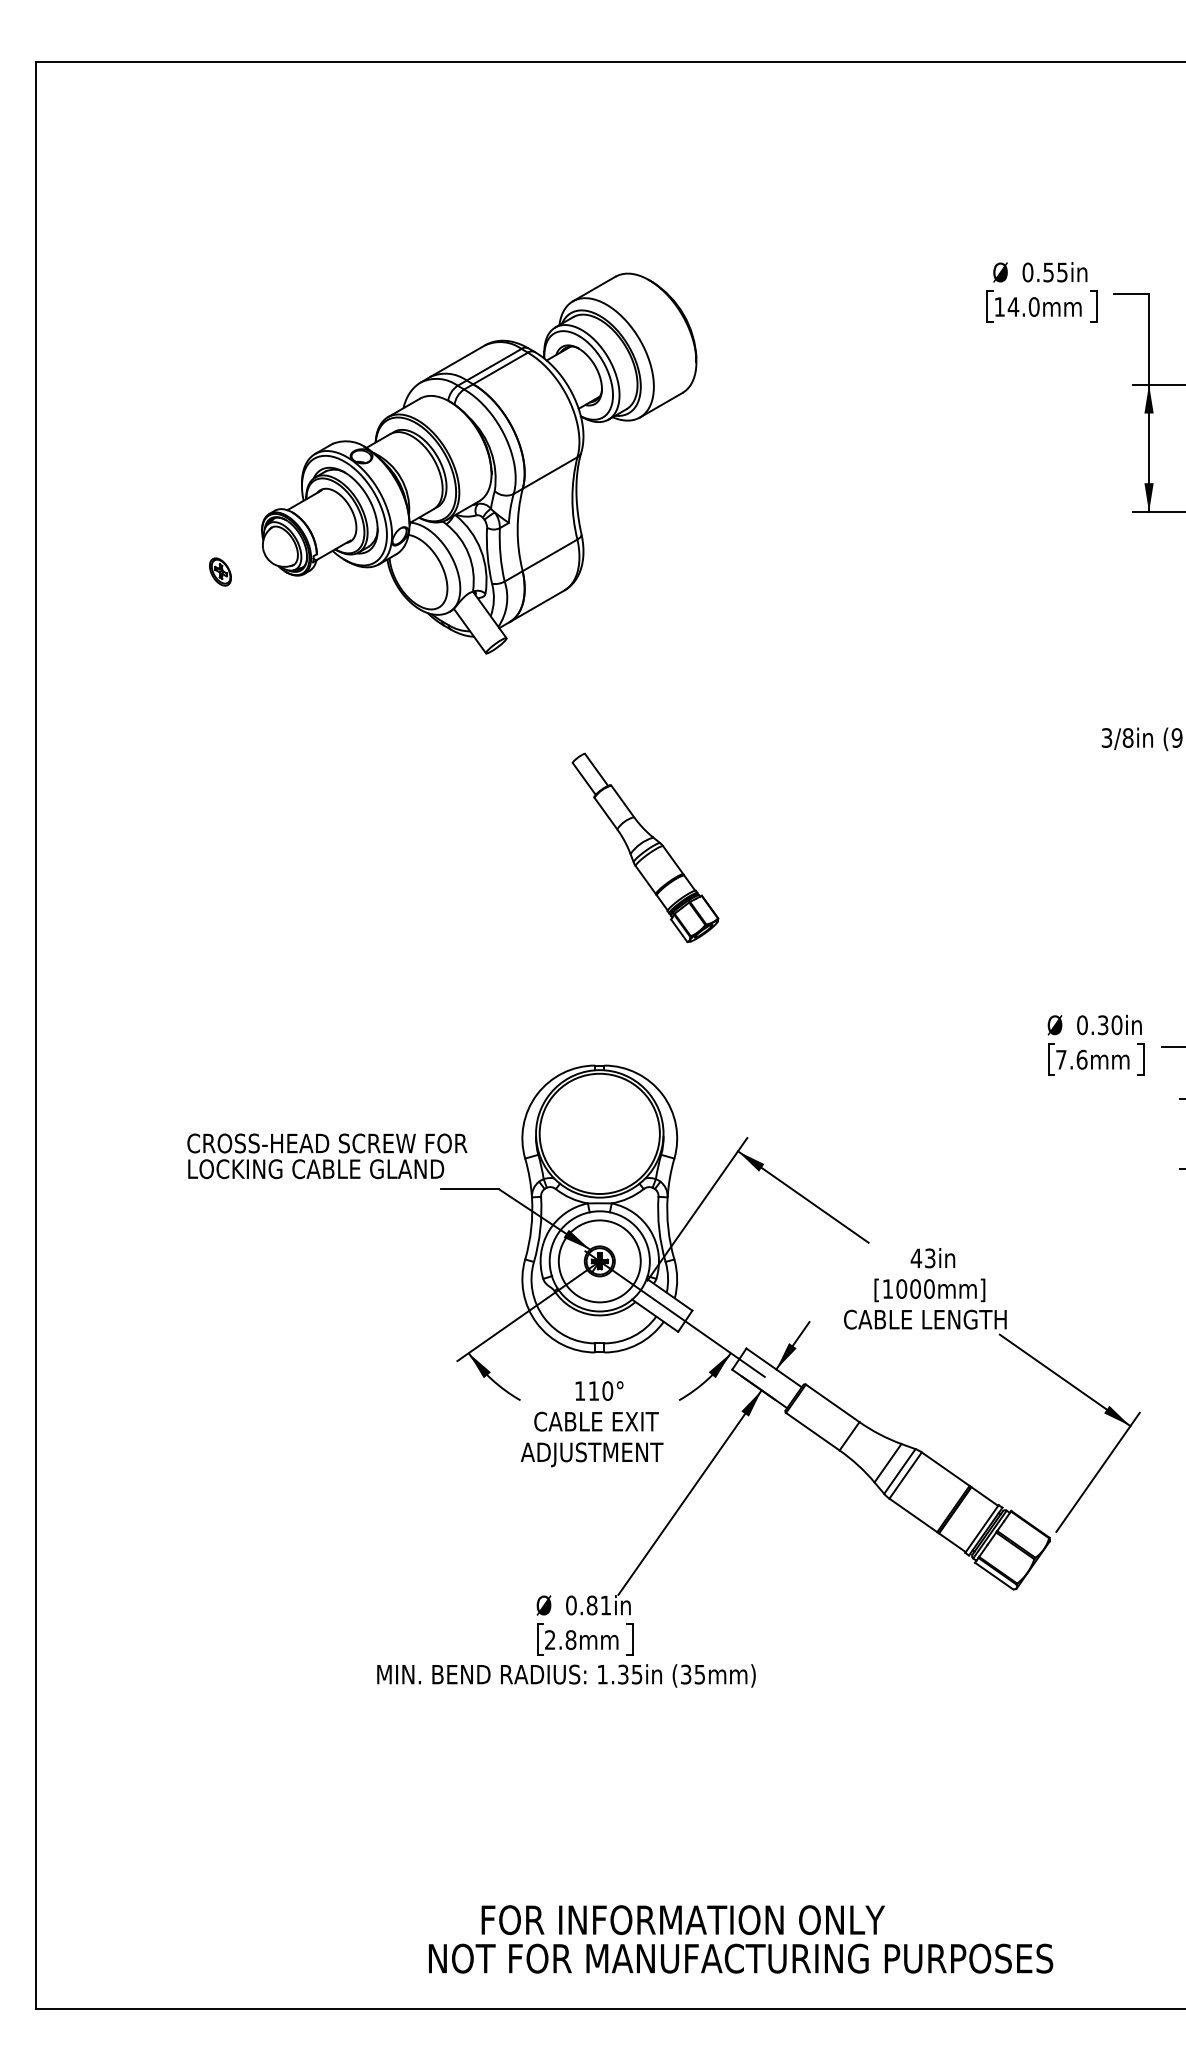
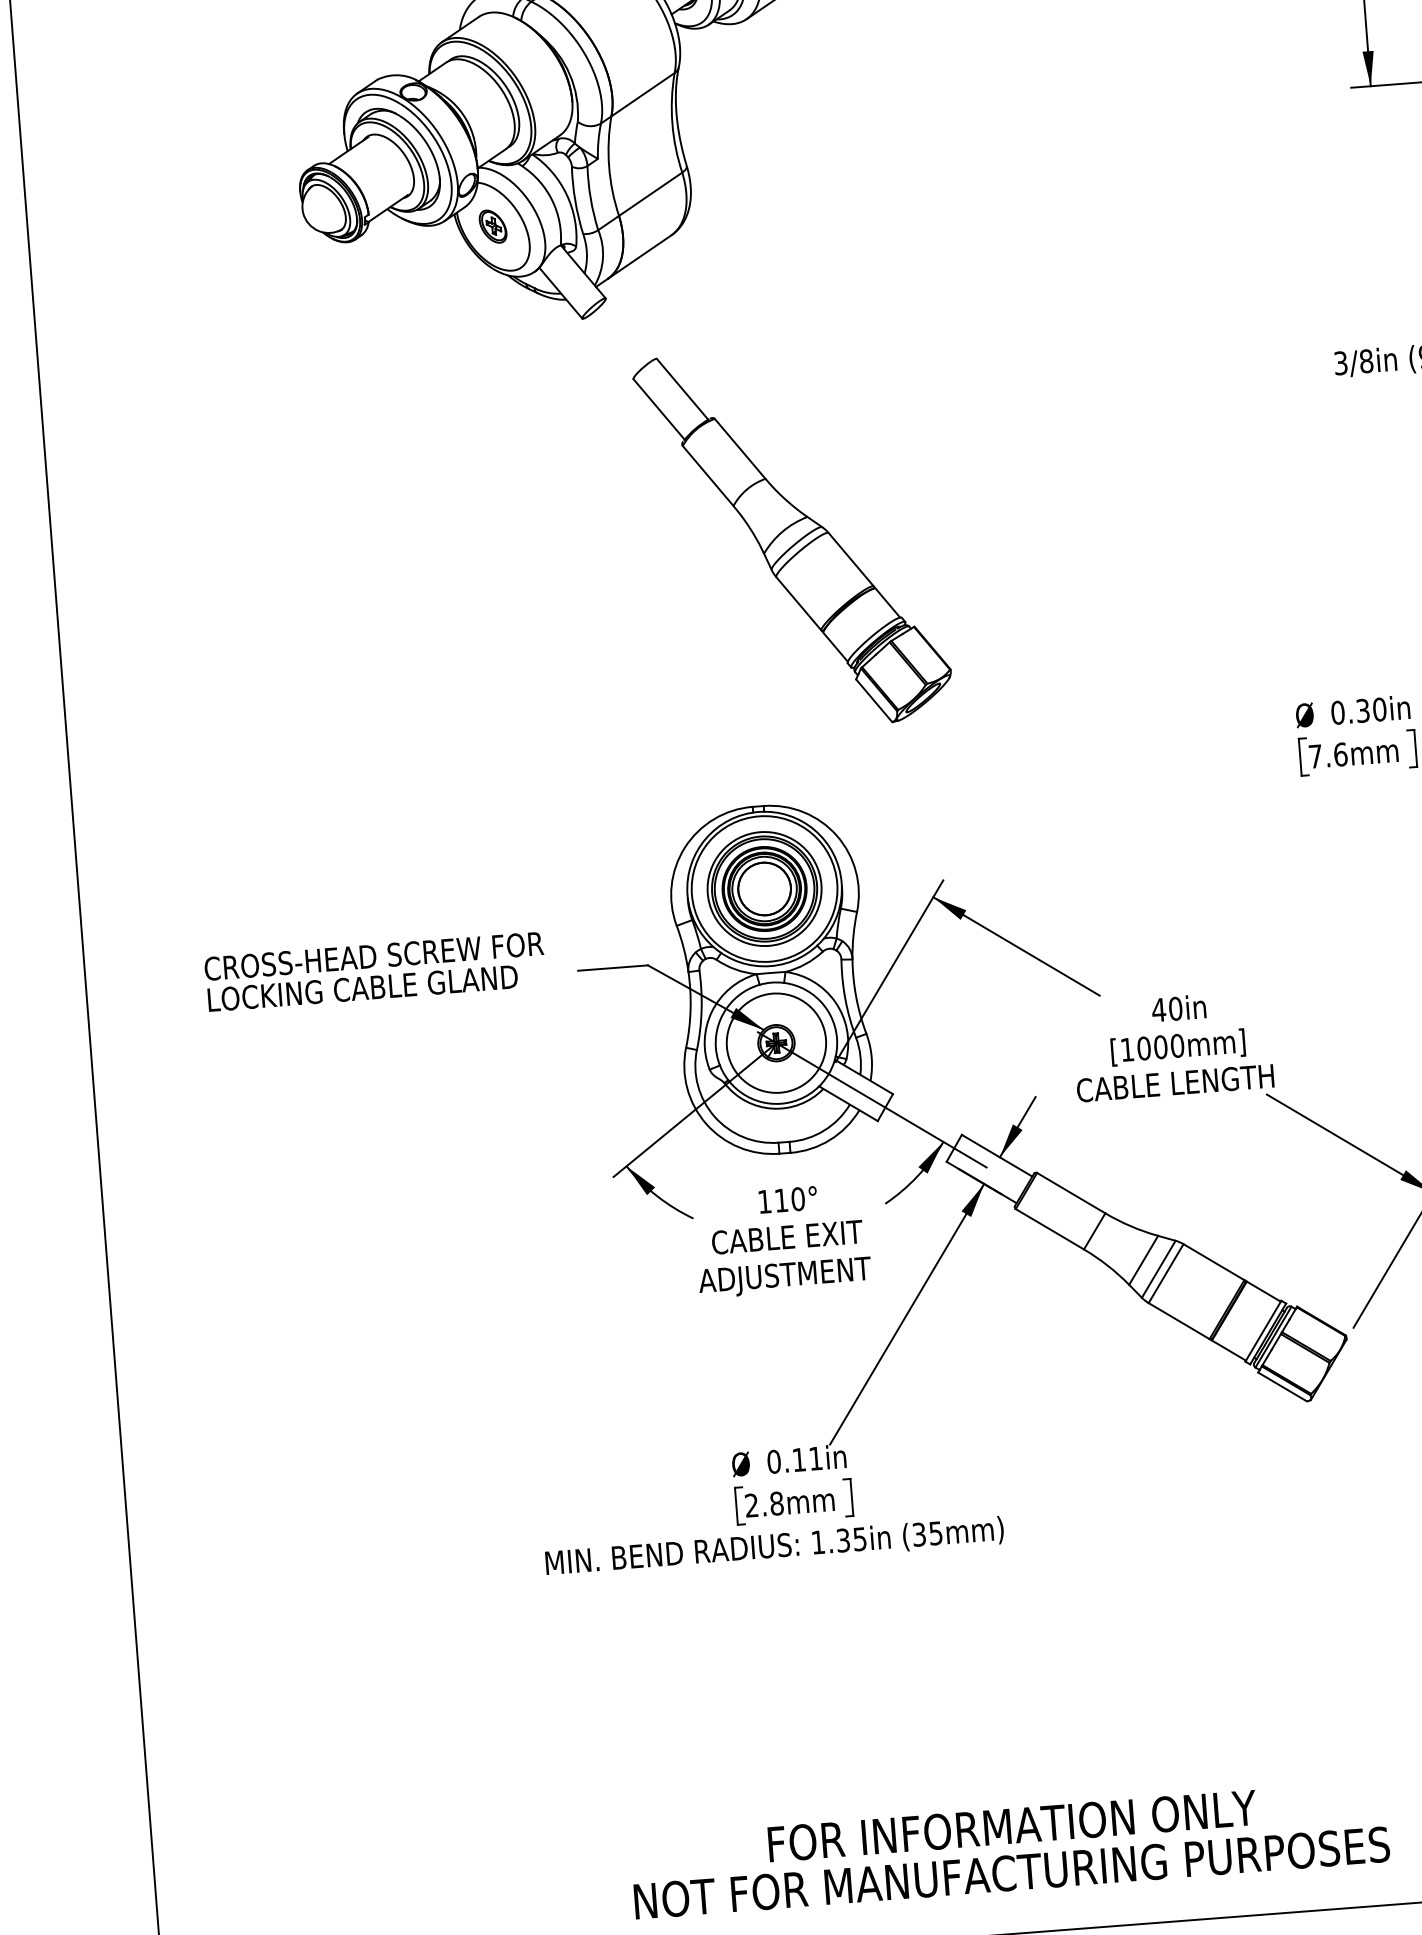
part: (220, 571) -> (493, 226), moved
part: (645, 847) -> (793, 538), size x1.67
part: (599, 1133) -> (764, 888), added
text: (327, 1156) -> (375, 972), moved
text: (929, 1258) -> (1174, 1009), 43in -> 40in
text: (591, 1605) -> (798, 1459), 0.81in -> 0.11in
text: (682, 1920) -> (1011, 1826), moved

